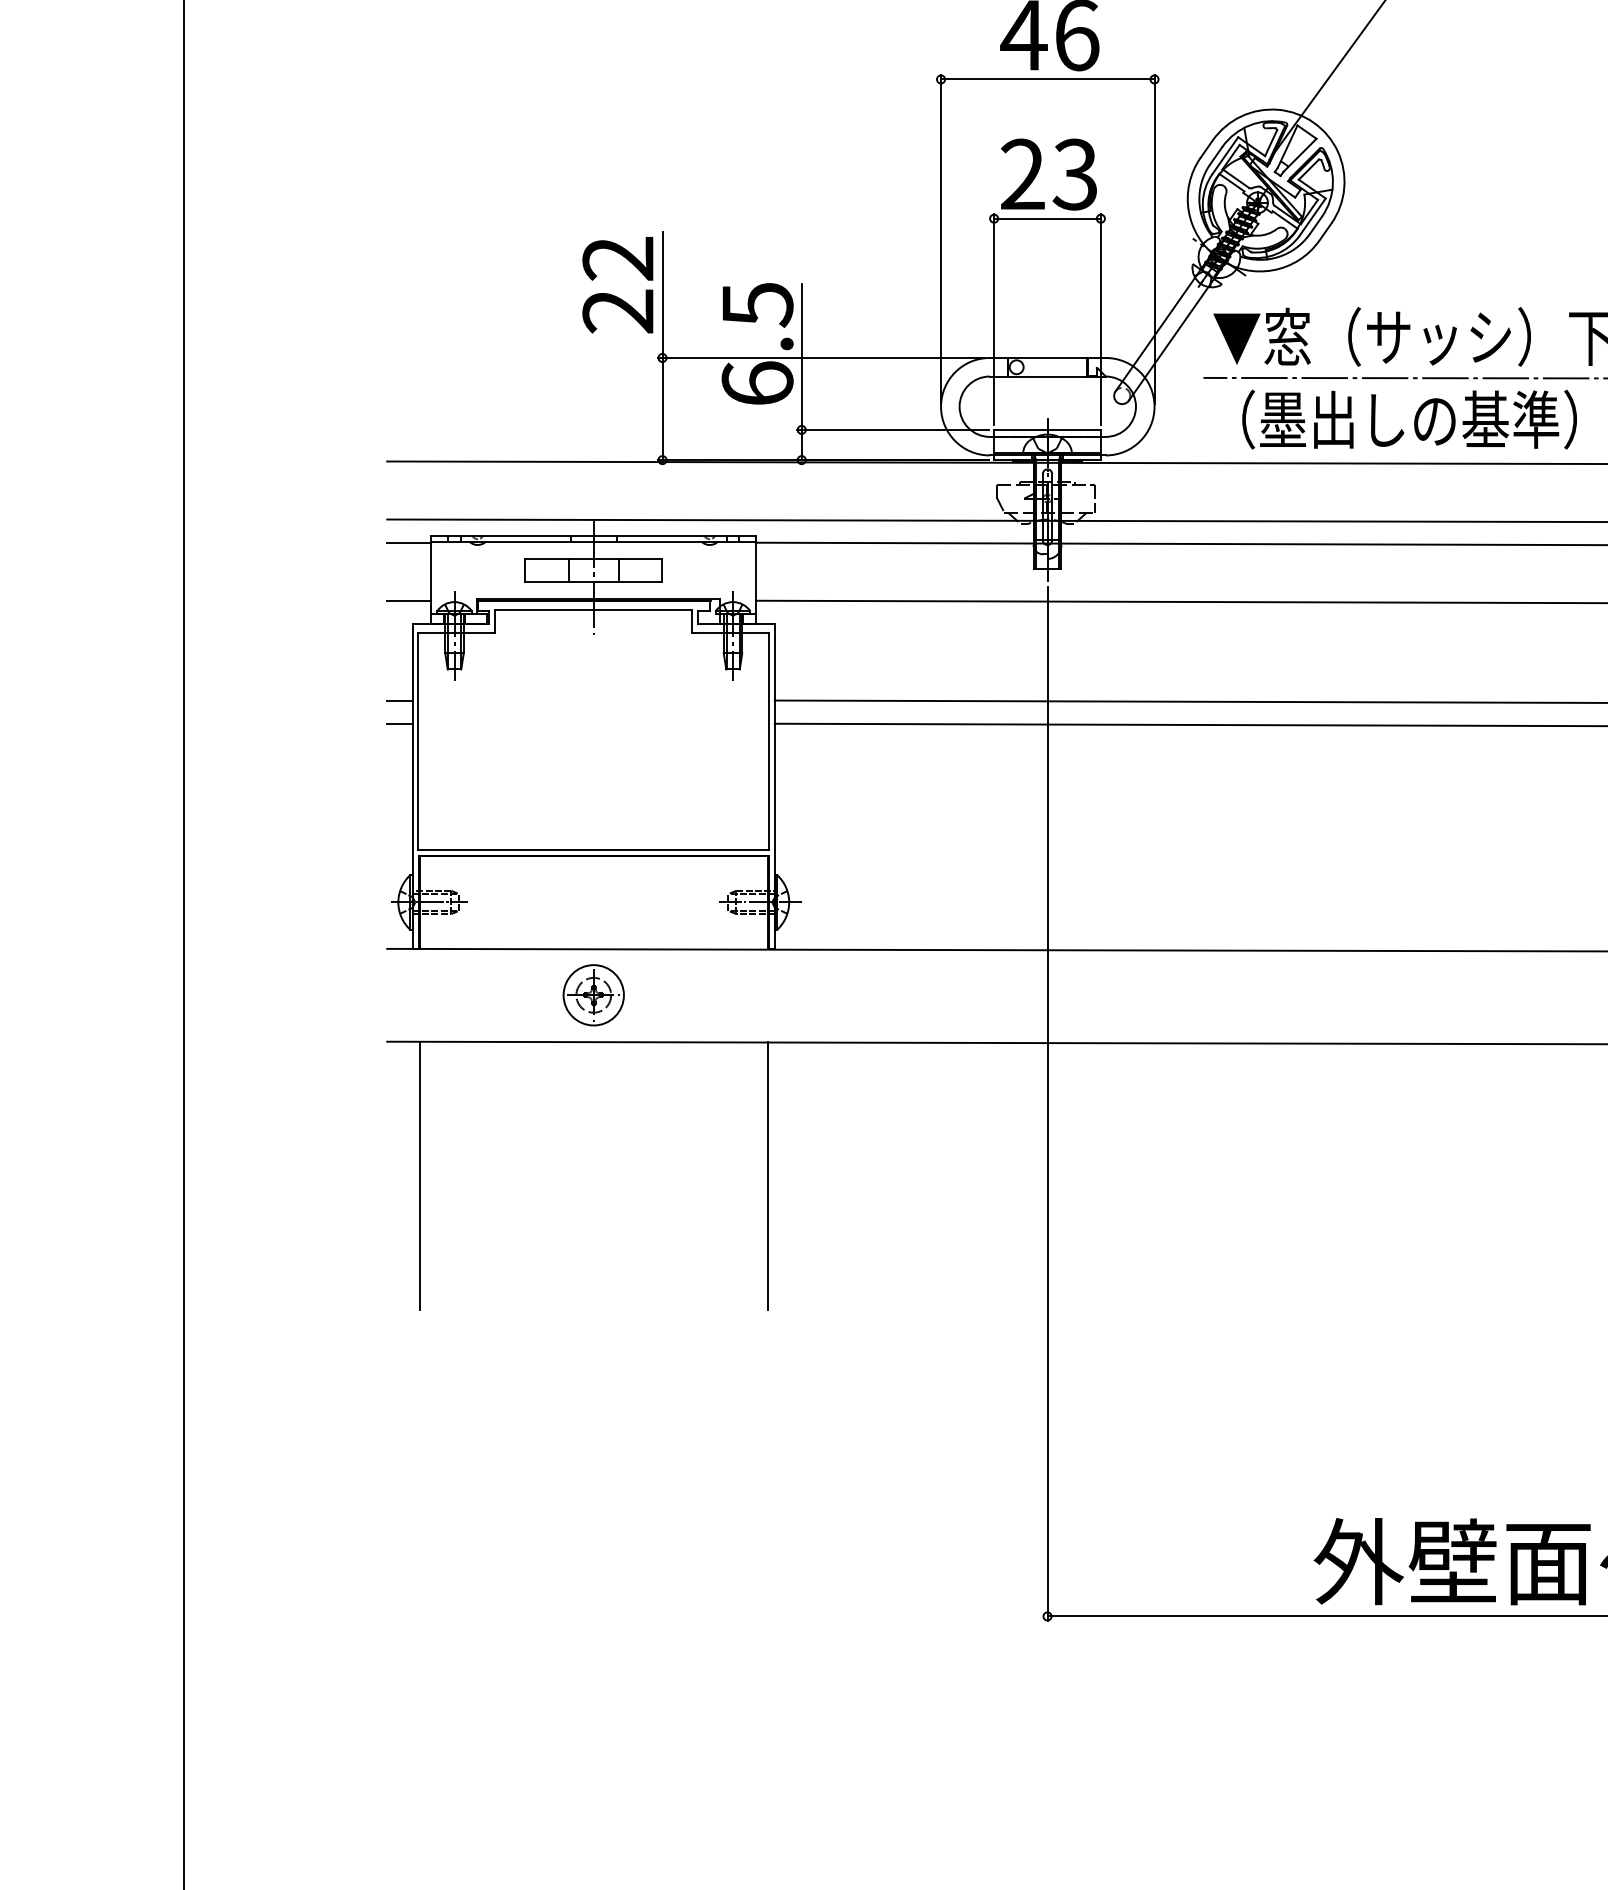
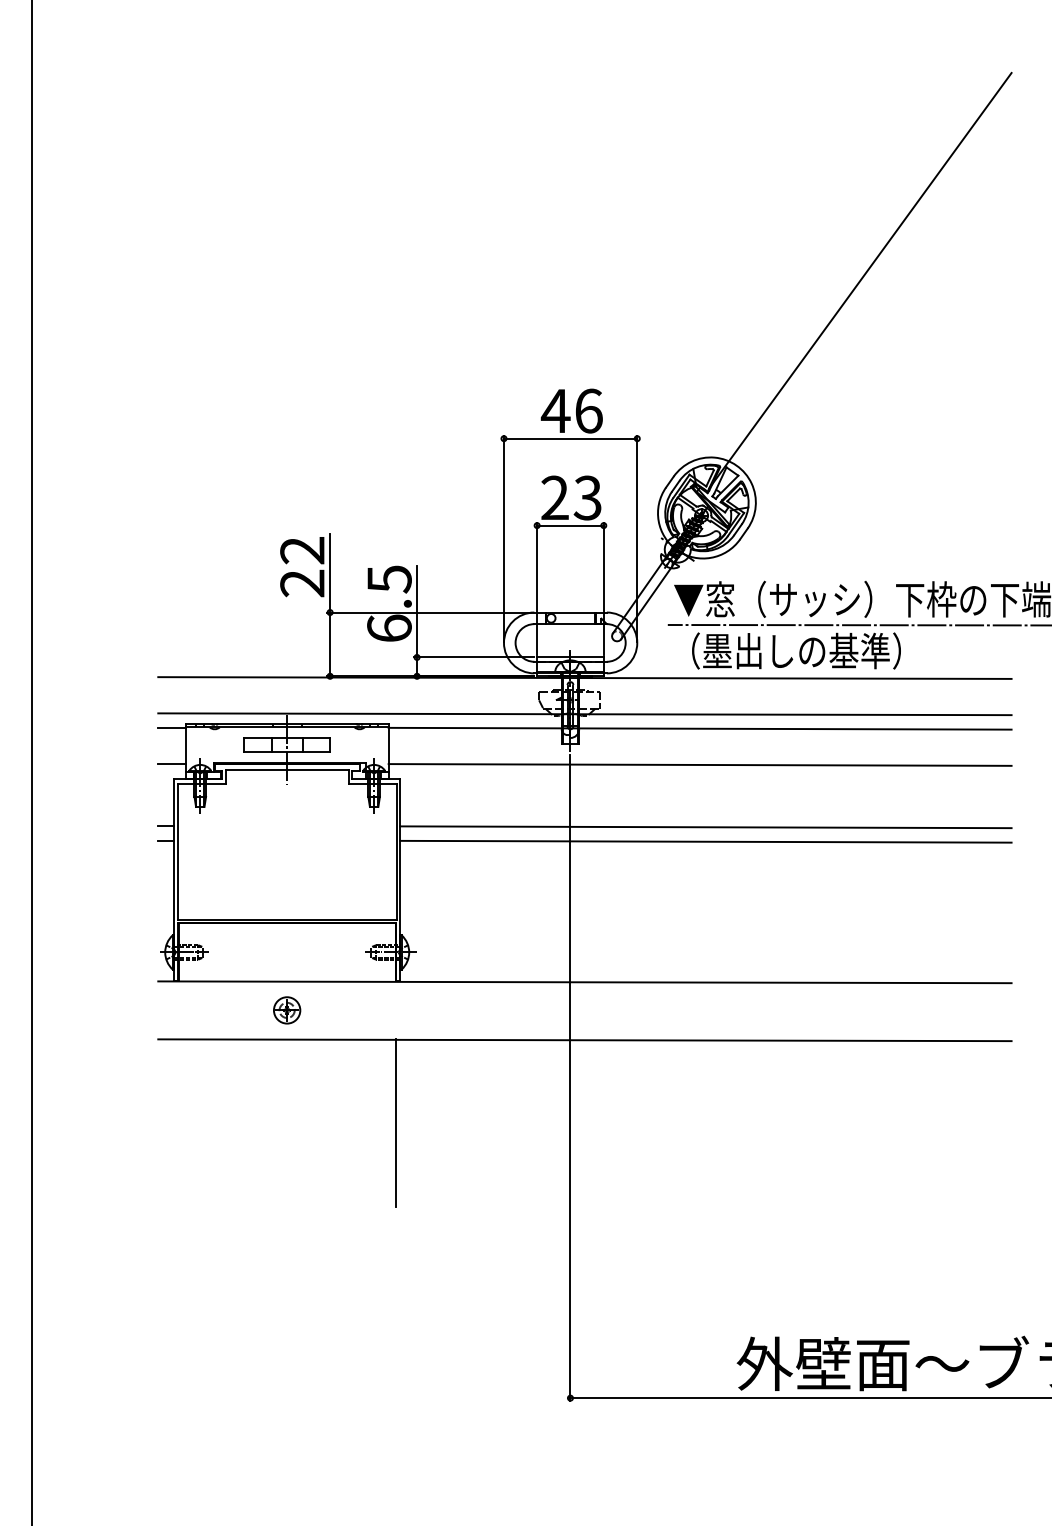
part: (592, 995) -> (286, 1010), size x0.7
line: (419, 1174) -> (178, 1122), removed

